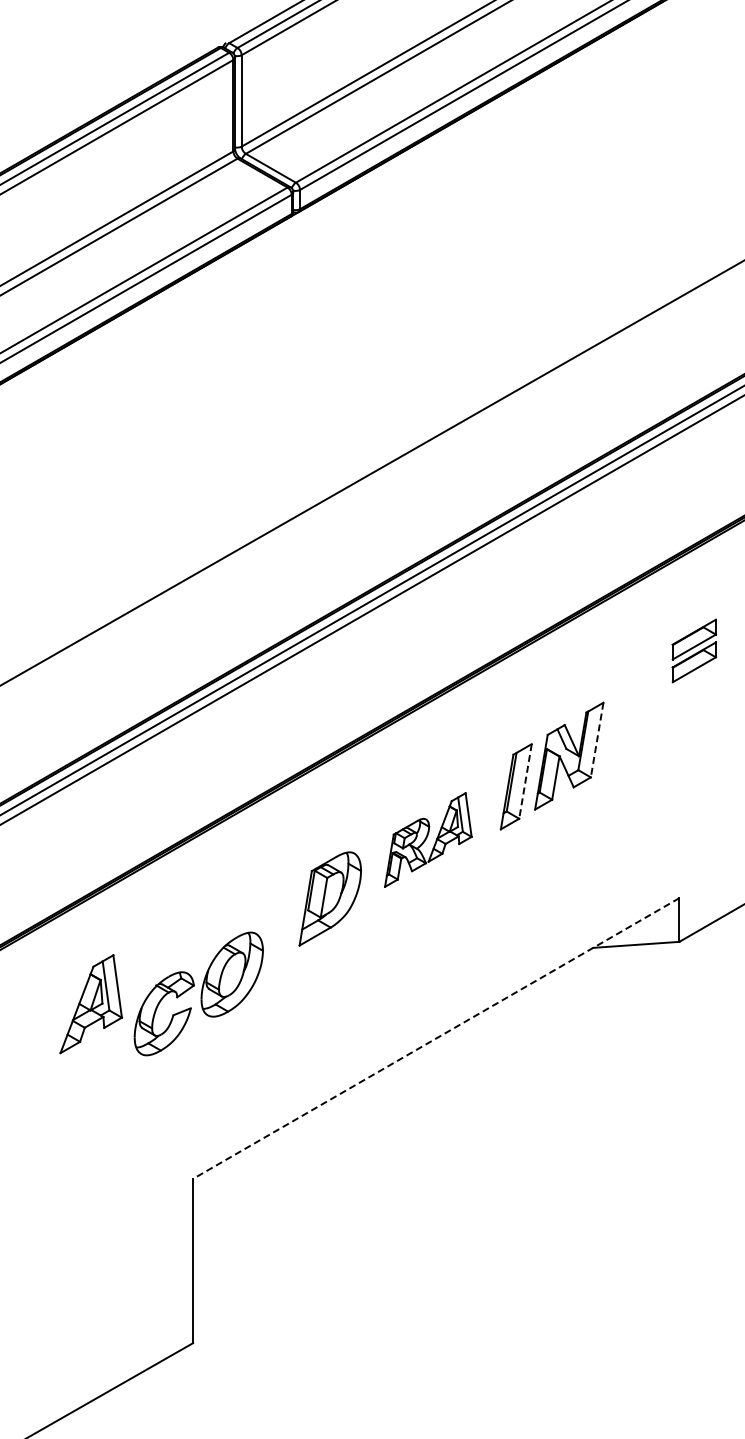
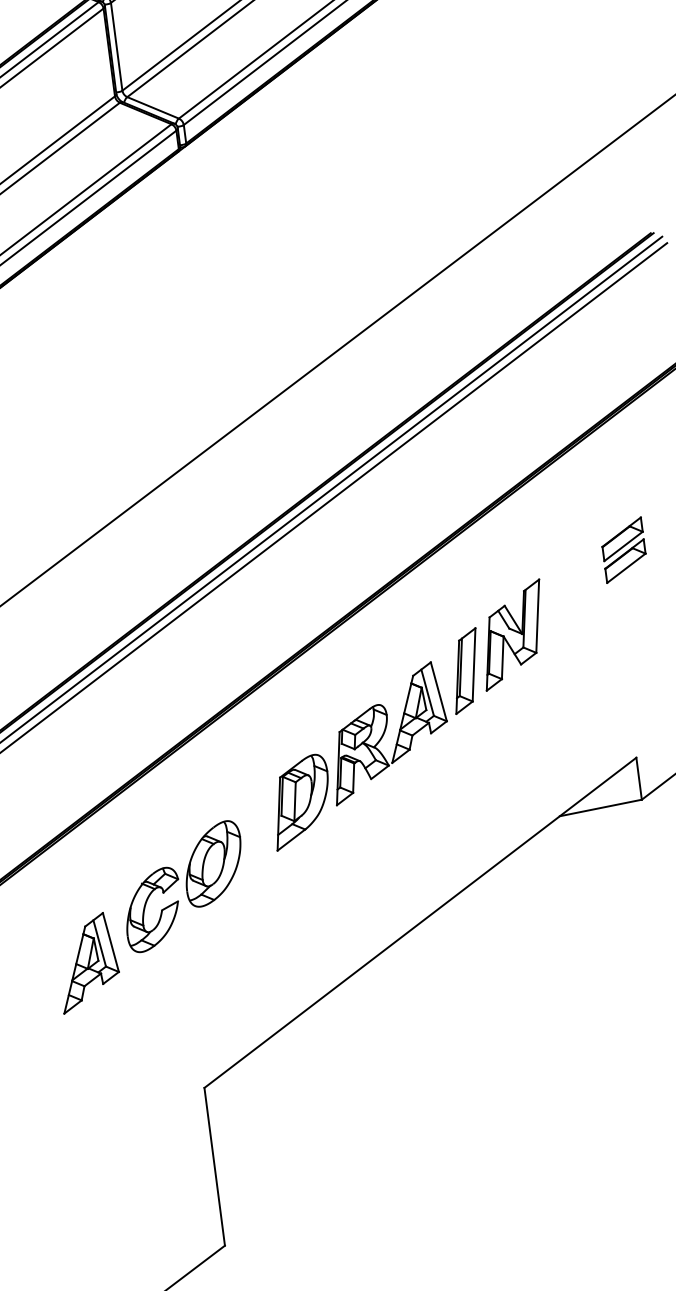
part: (694, 650) -> (624, 549), moved
line: (597, 740) -> (538, 616), dashed -> solid
line: (525, 781) -> (474, 664), dashed -> solid
part: (428, 839) -> (388, 732), size x1.43
part: (198, 993) -> (183, 886), moved
part: (90, 1004) -> (87, 963), moved
line: (436, 1038) -> (420, 922), dashed -> solid

